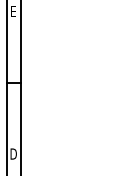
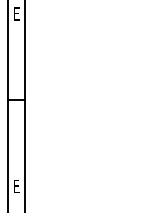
text: (13, 153) -> (16, 185), D -> E

